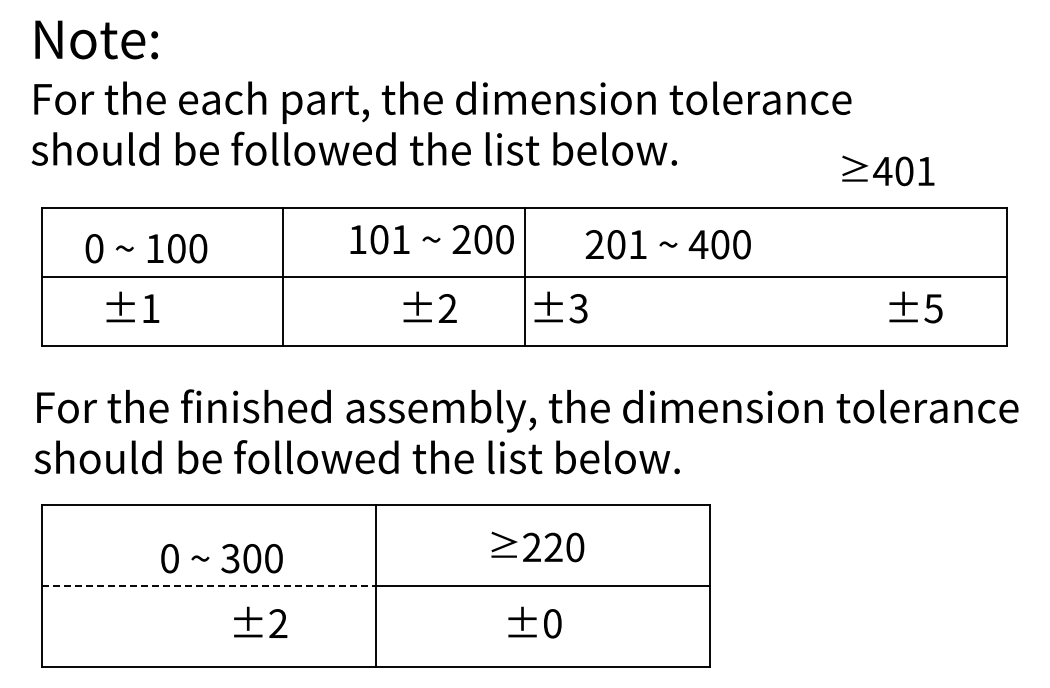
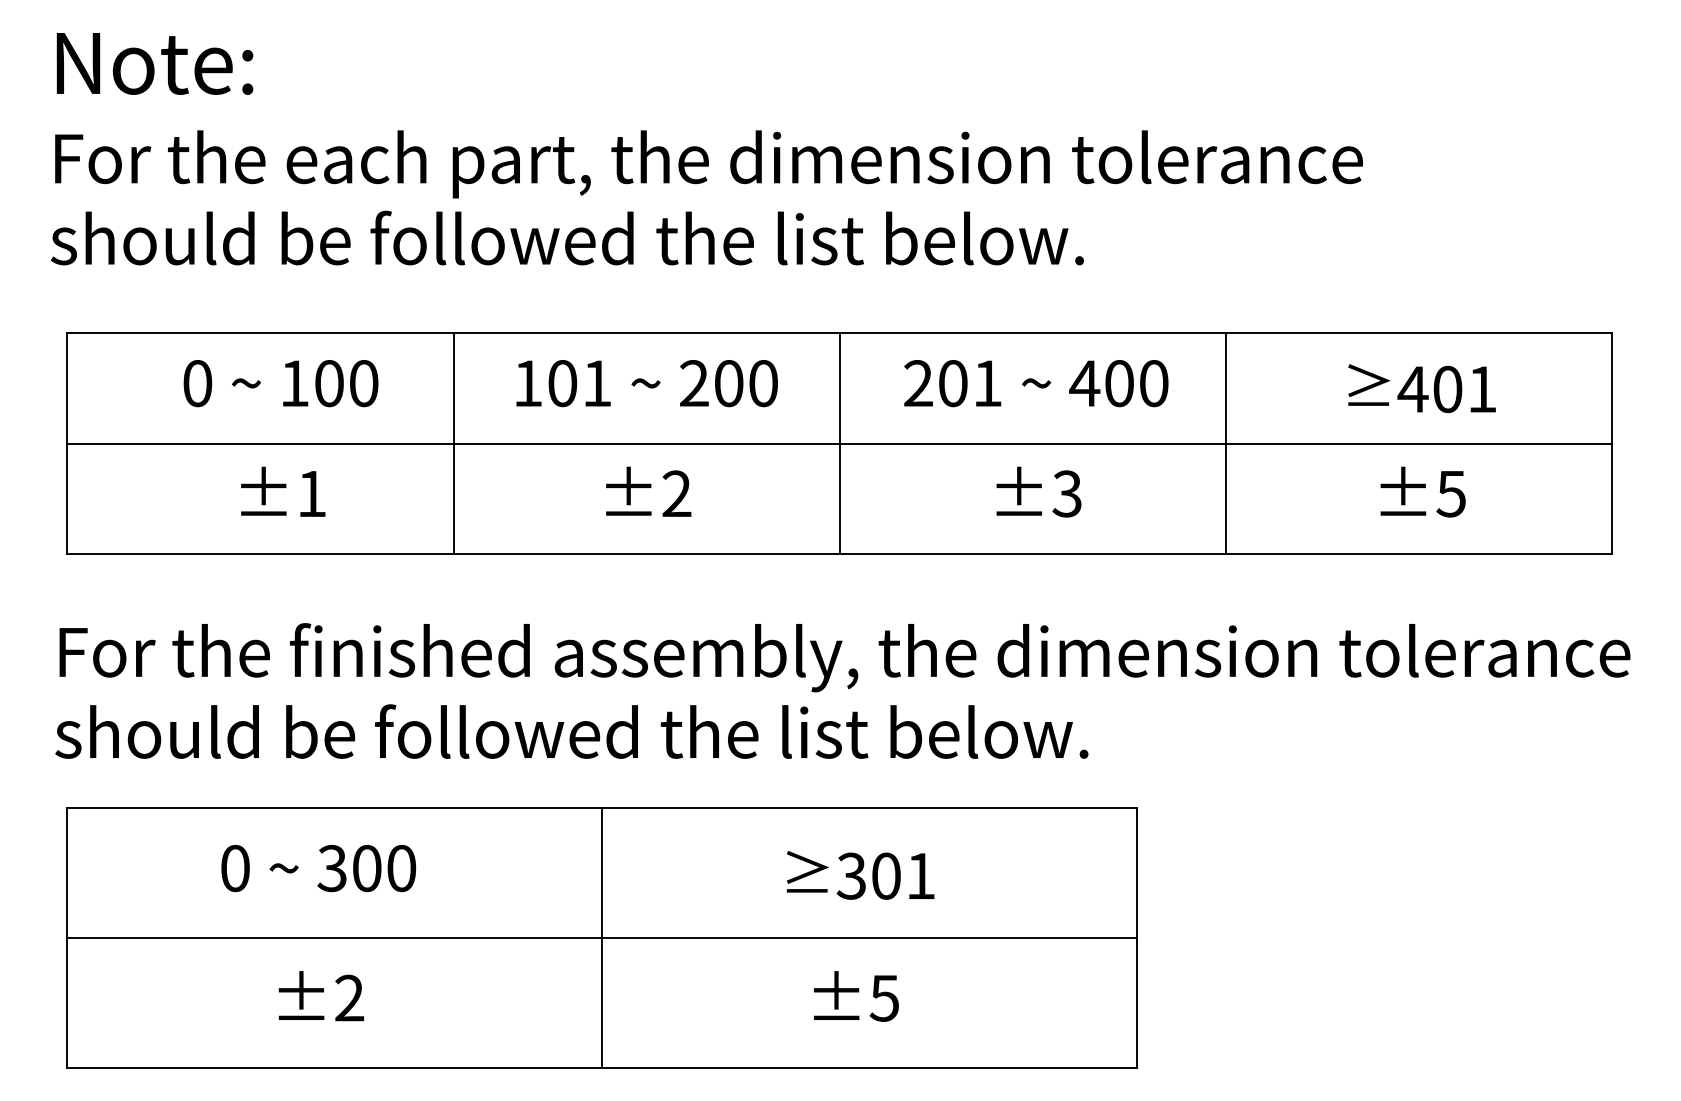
text: (888, 170) -> (1422, 388), moved
text: (431, 239) -> (646, 383), moved
text: (667, 244) -> (1034, 383), moved
text: (146, 248) -> (281, 383), moved
line: (765, 277) -> (1225, 444), added
text: (132, 306) -> (282, 490), moved
text: (429, 306) -> (647, 490), moved
text: (560, 307) -> (1038, 492), moved
text: (915, 307) -> (1422, 492), moved
text: (553, 547) -> (886, 876), 220 -> 301
text: (221, 558) -> (317, 868), moved
line: (209, 586) -> (335, 938), dashed -> solid
text: (260, 621) -> (321, 994), moved
text: (552, 623) -> (884, 997), ±0 -> ±5

